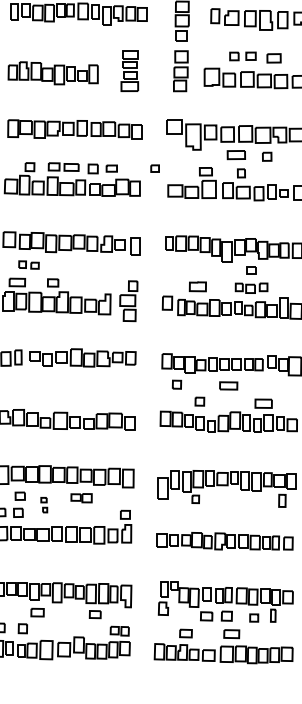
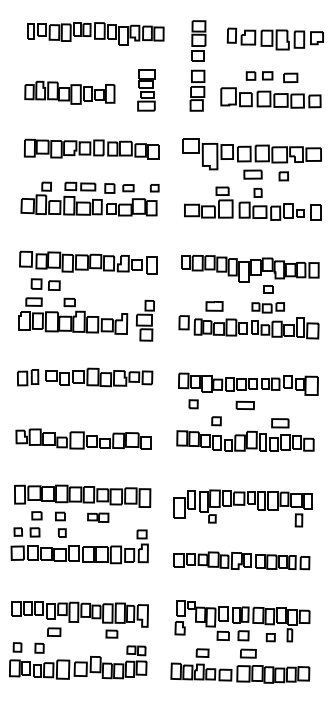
part: (154, 168) -> (154, 188), moved
part: (28, 264) -> (45, 284), size x1.43
part: (43, 504) -> (60, 524), size x1.67

